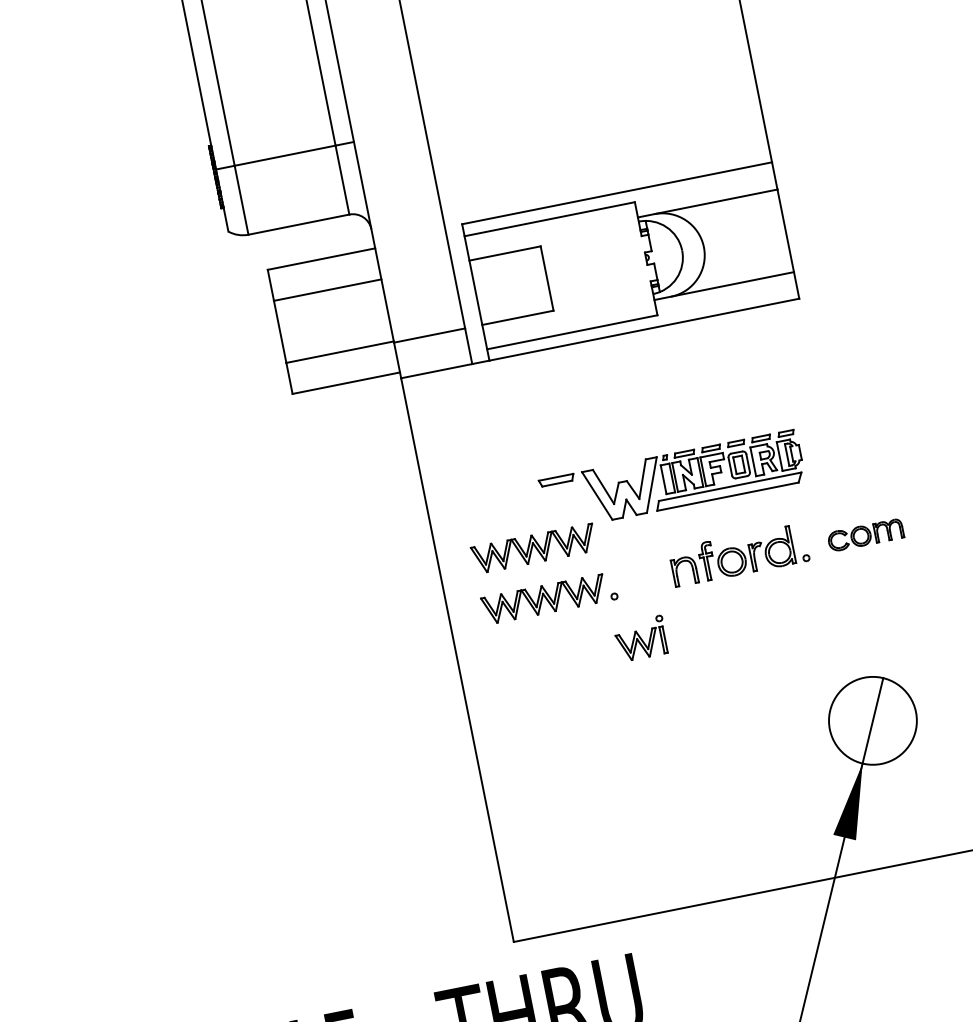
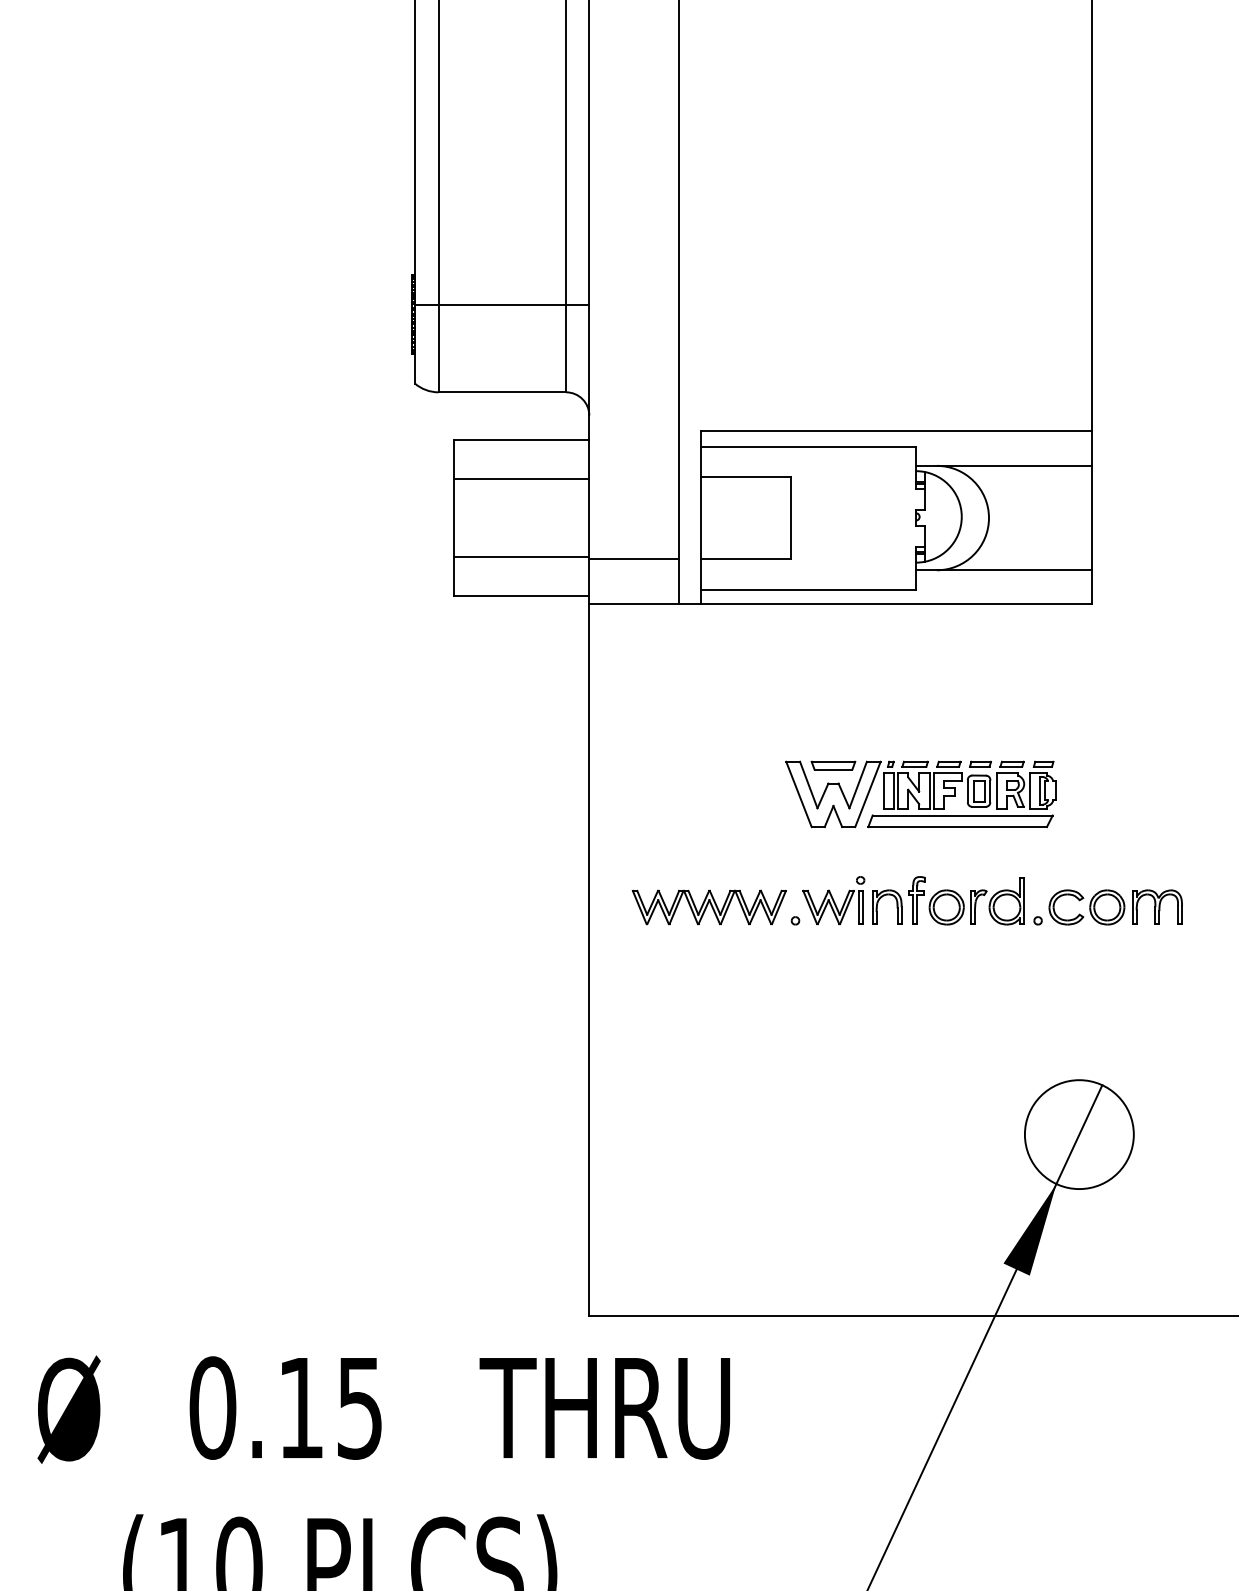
part: (556, 480) -> (833, 765), moved
part: (865, 535) -> (1115, 907), size x1.43
part: (533, 549) -> (708, 843), removed
part: (641, 638) -> (833, 900), moved

